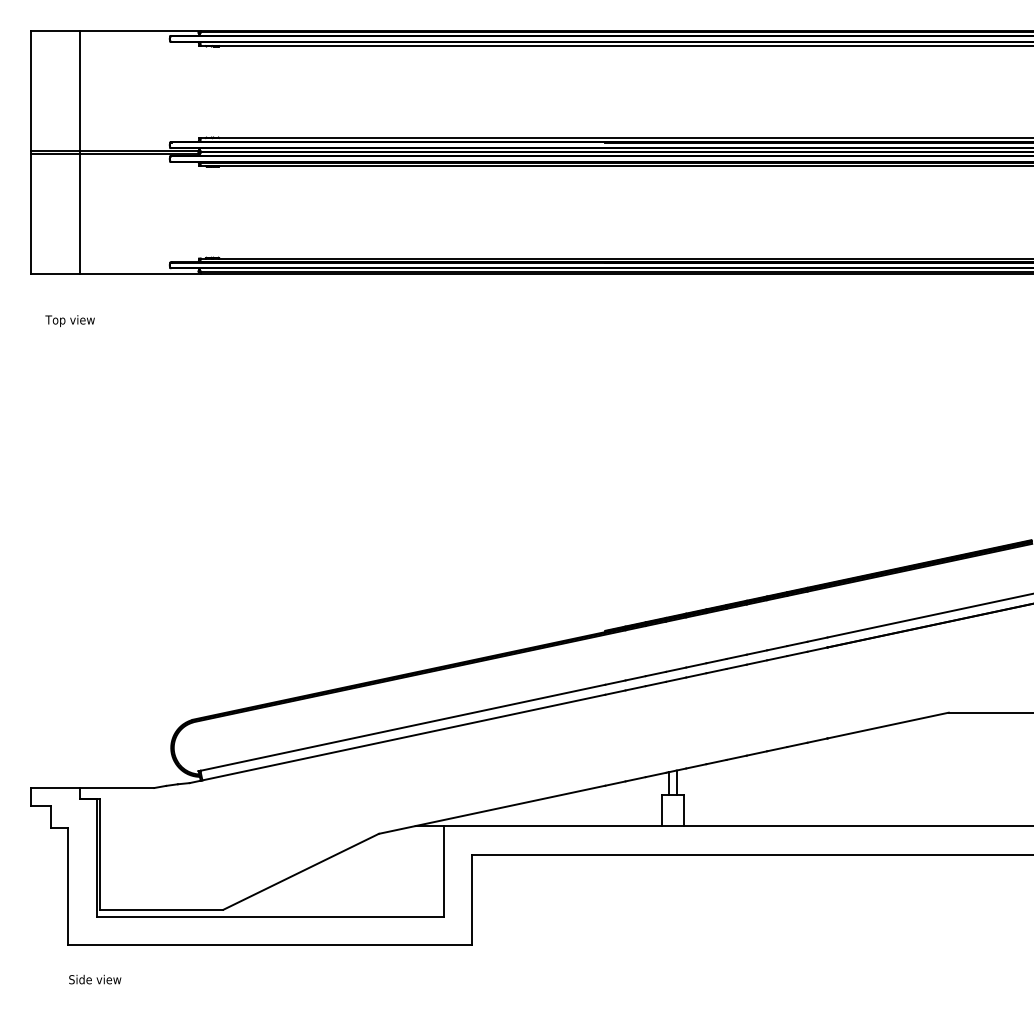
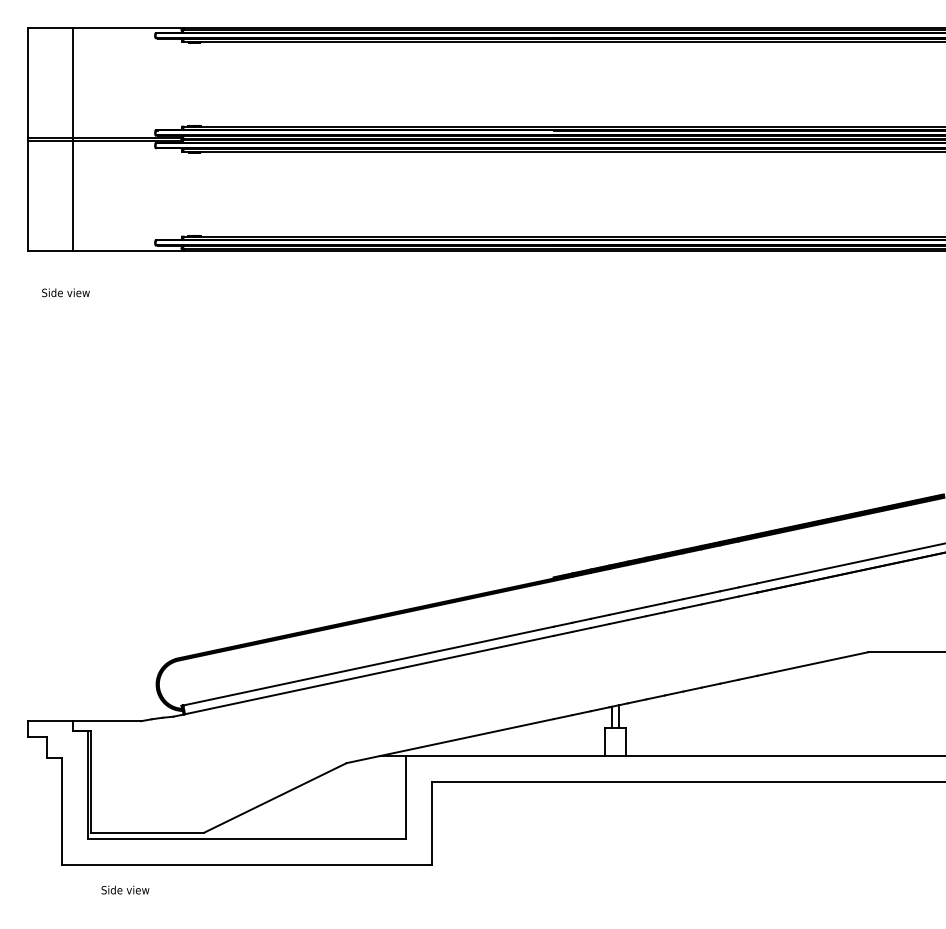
text: (71, 321) -> (65, 294), Top view -> Side view
text: (95, 979) -> (125, 890), moved

